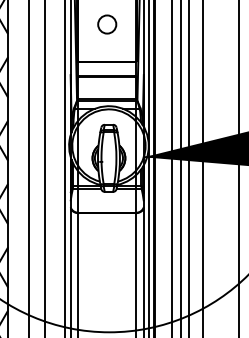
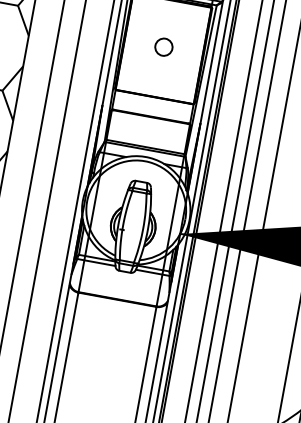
circle: (107, 24) -> (164, 47), size x0.7

